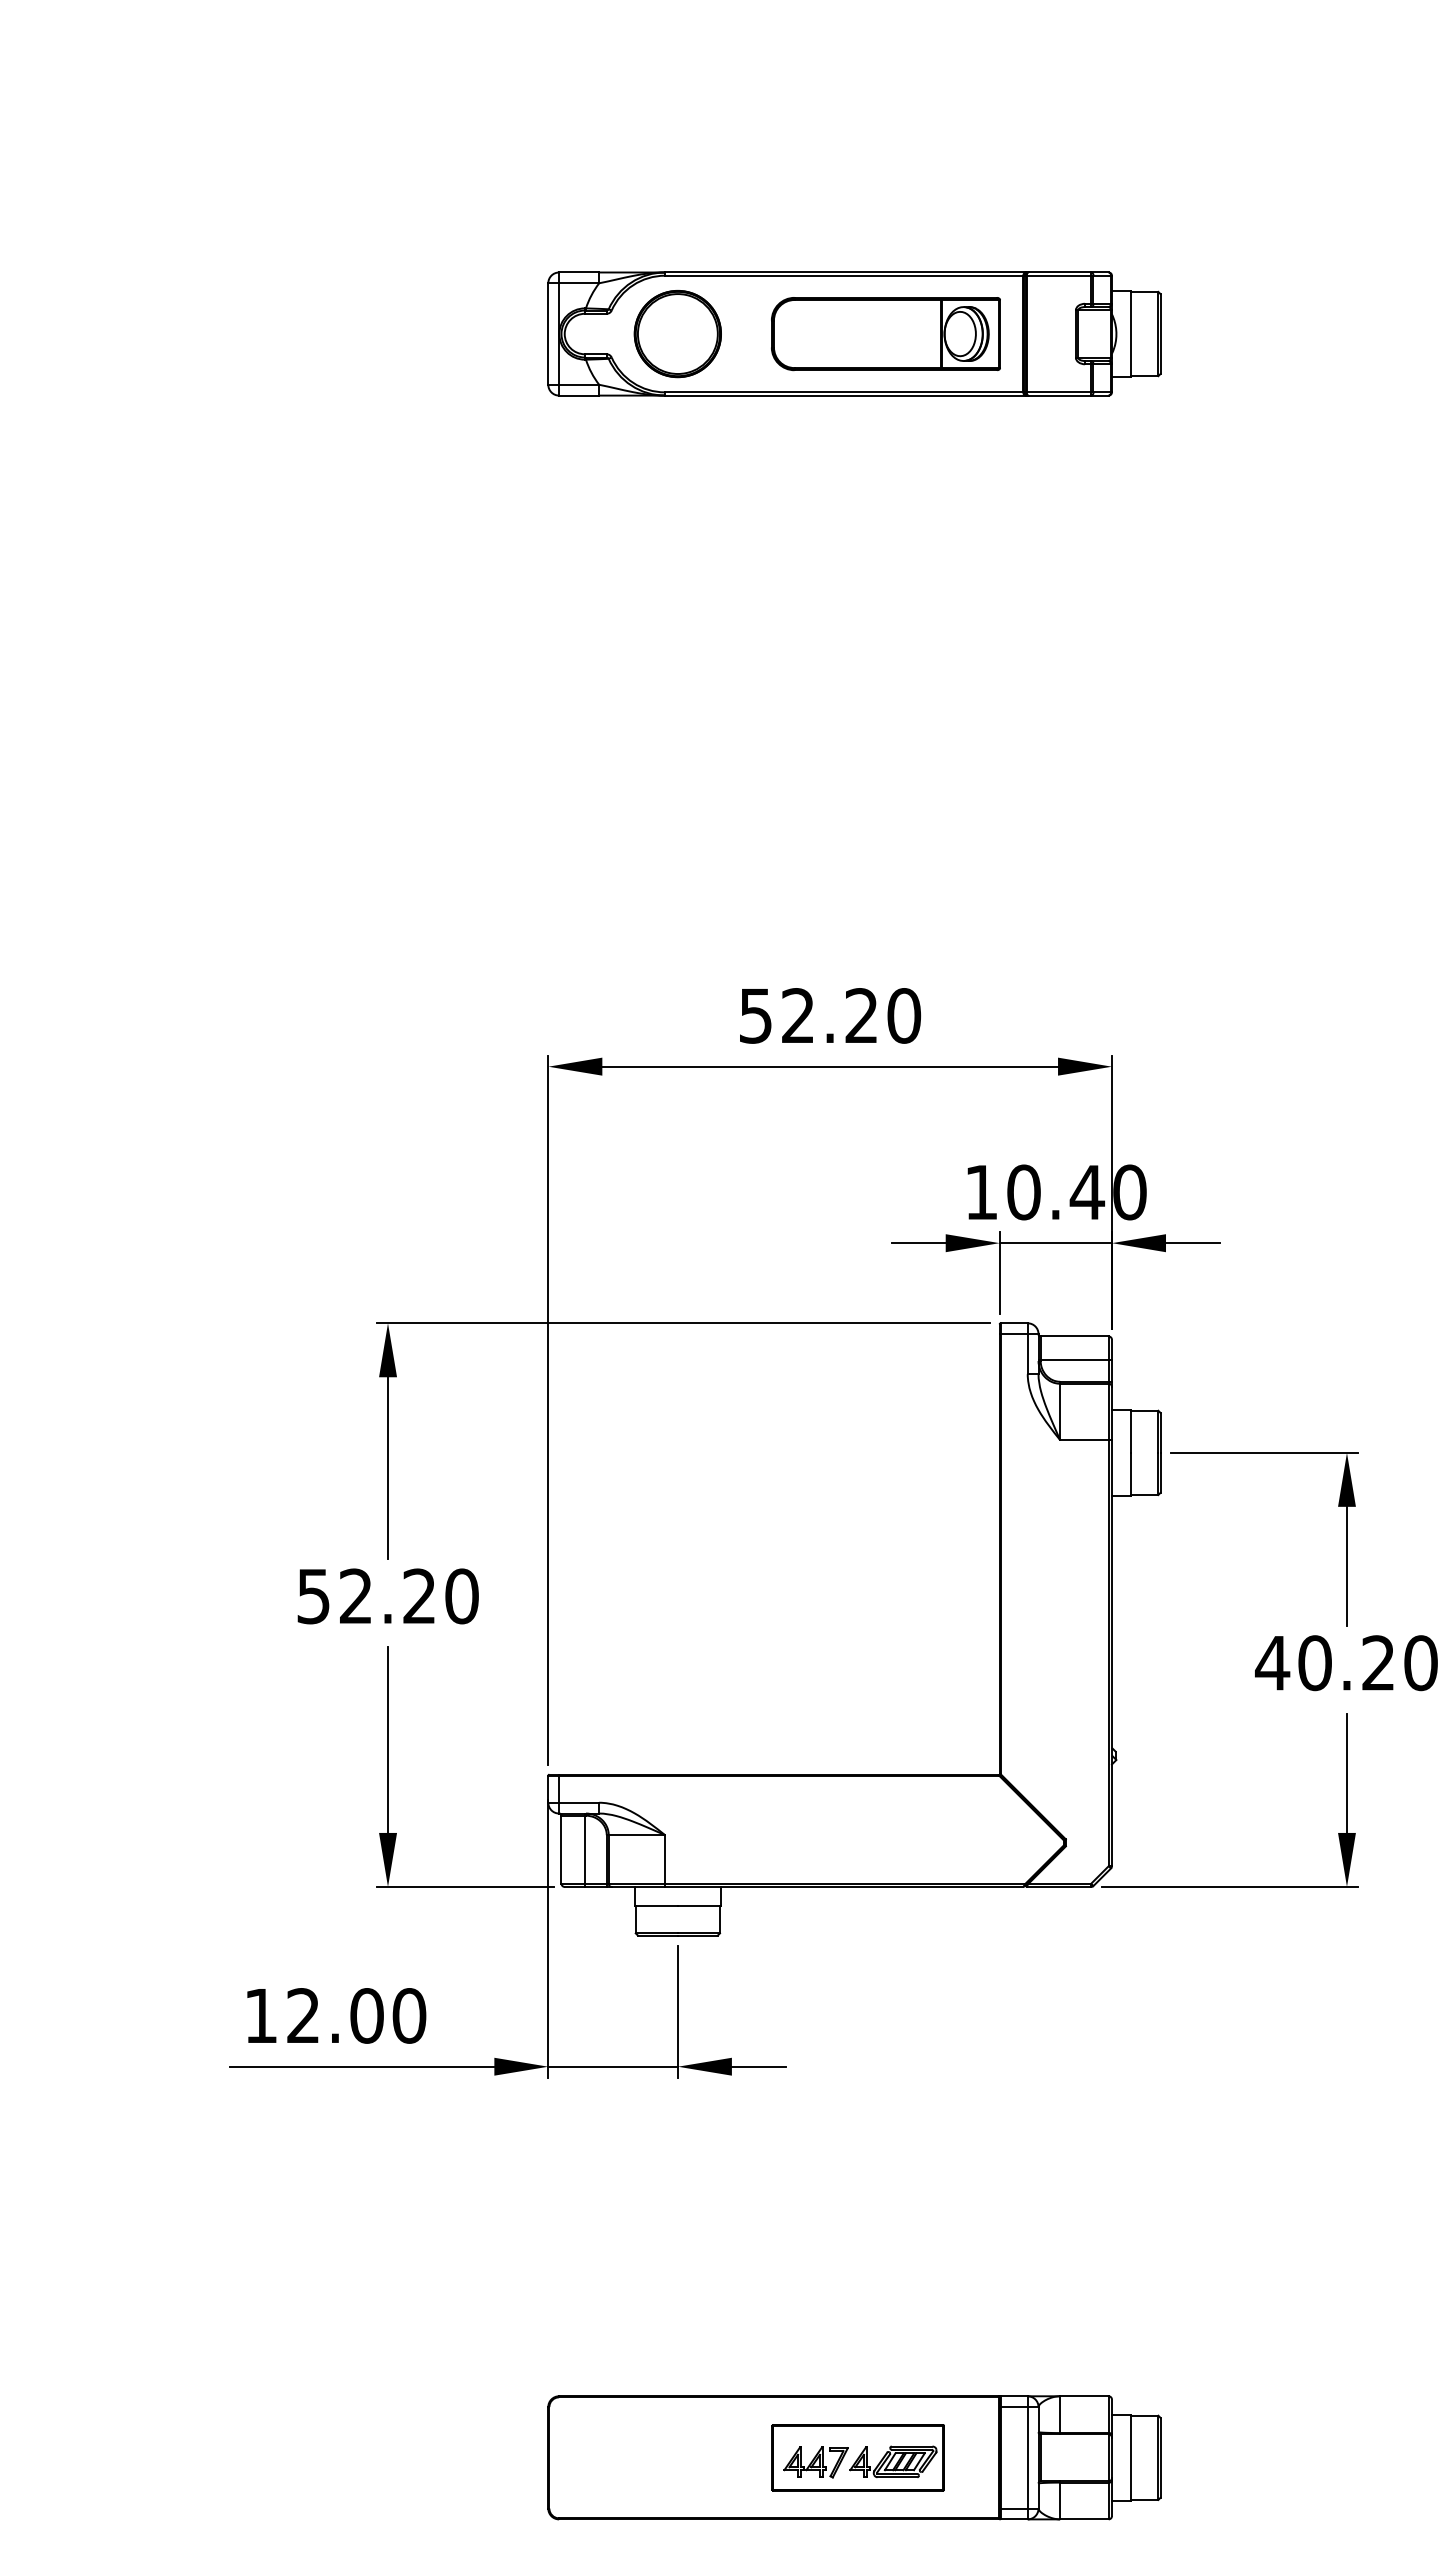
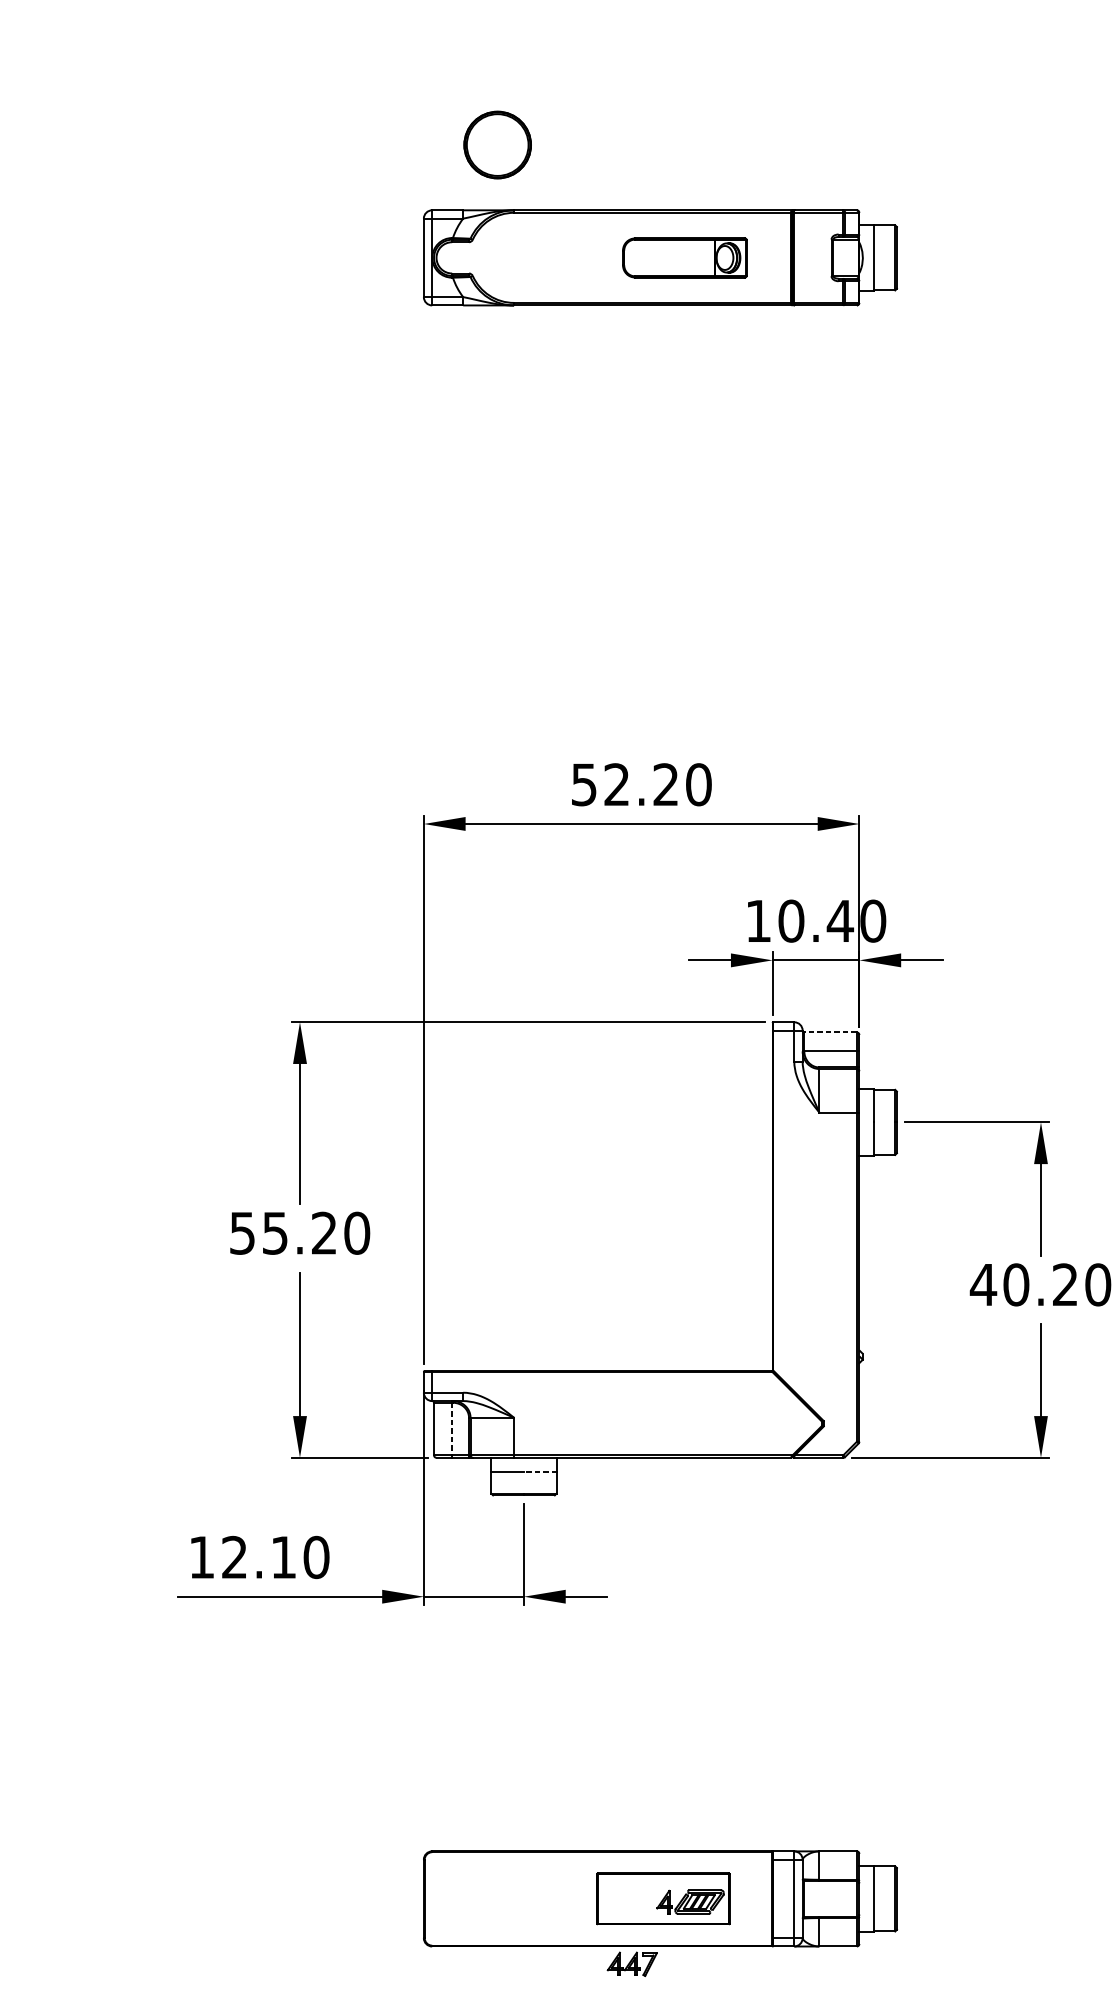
part: (677, 334) -> (497, 145), moved
part: (885, 334) -> (684, 258), size x0.7
line: (1074, 1336) -> (830, 1032), solid -> dashed
text: (355, 1596) -> (274, 1233), 52.20 -> 55.20
line: (584, 1850) -> (451, 1429), solid -> dashed
line: (699, 1905) -> (540, 1472), solid -> dashed
text: (366, 2015) -> (283, 1557), 12.00 -> 12.10
part: (815, 2462) -> (631, 1964), moved

